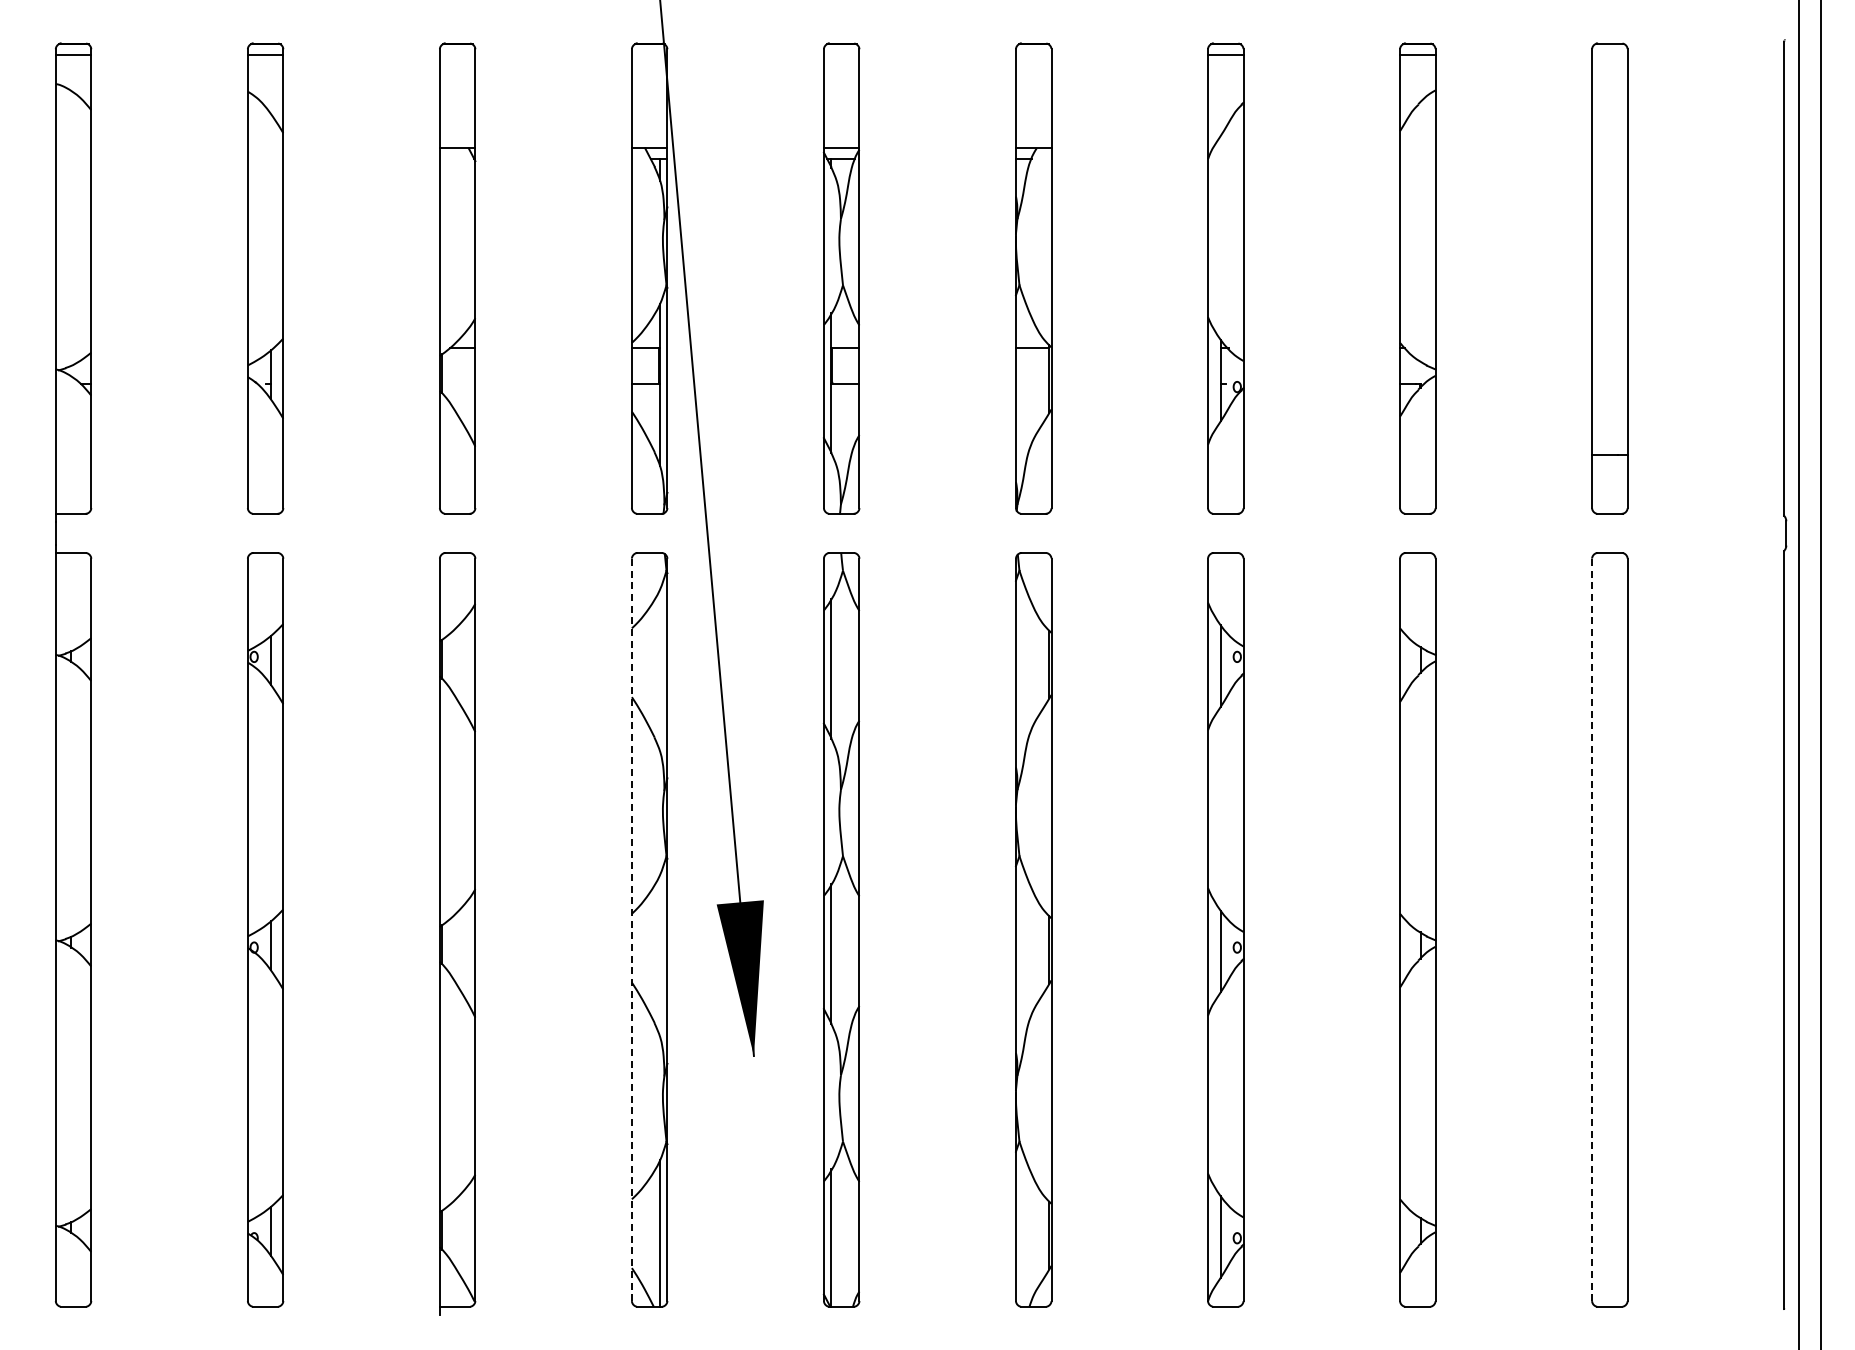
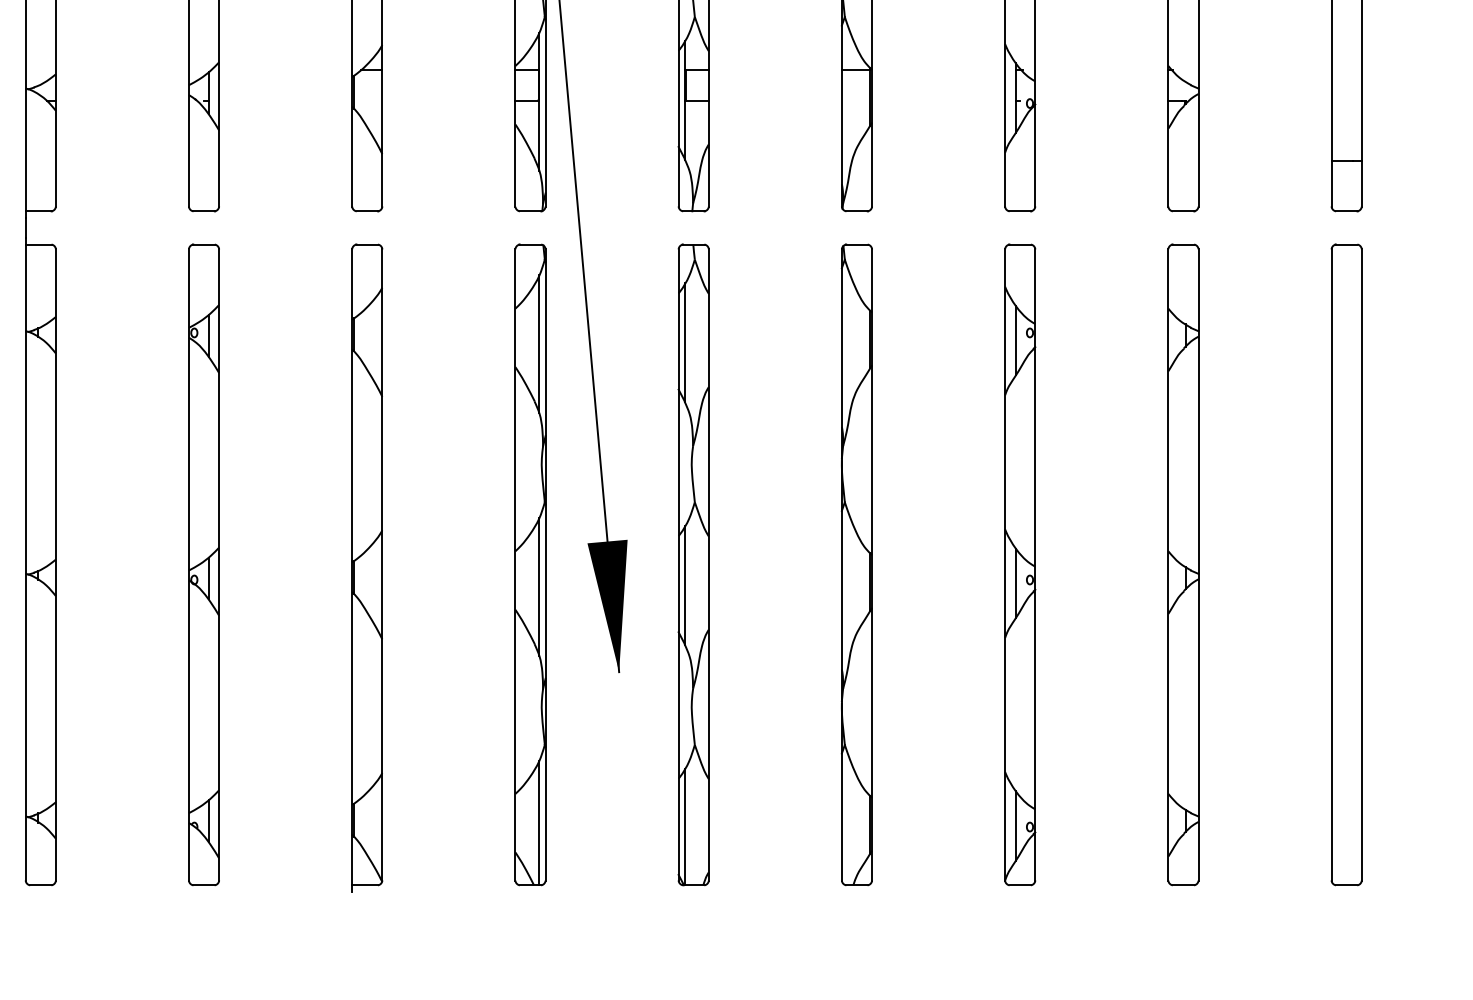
line: (660, 670) -> (539, 344), added
line: (631, 929) -> (515, 564), dashed -> solid
line: (1592, 929) -> (1331, 564), dashed -> solid
line: (660, 955) -> (539, 586), added

